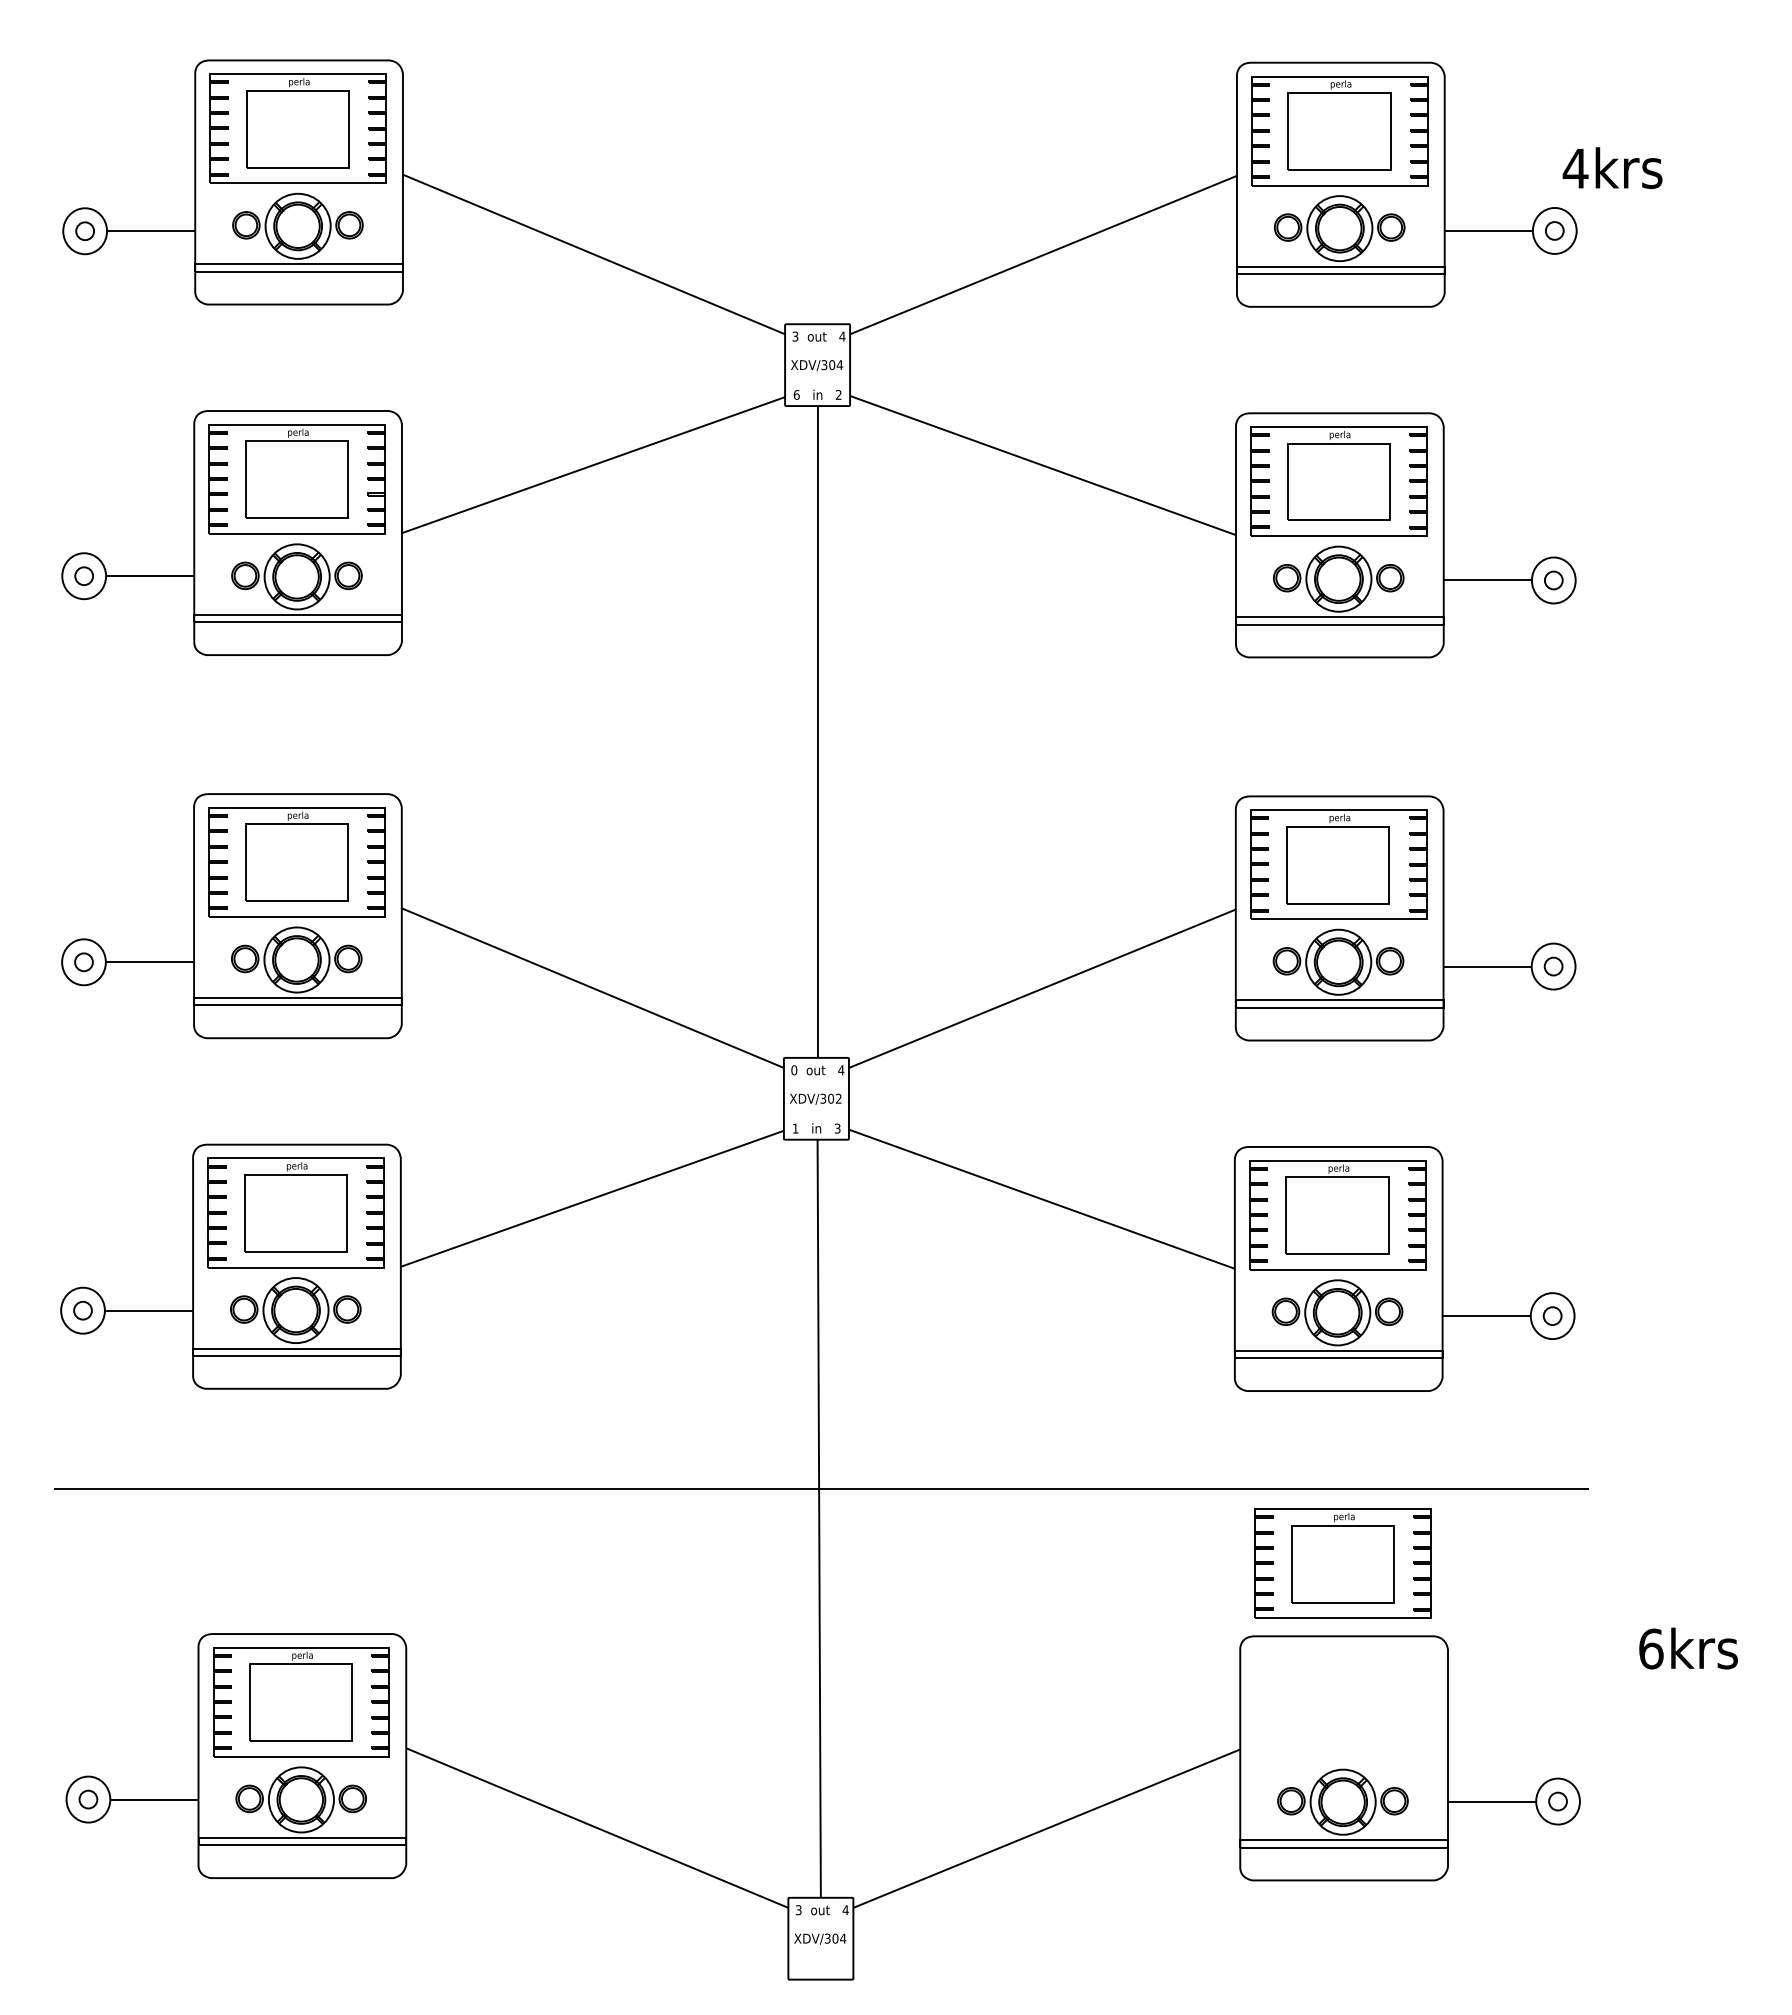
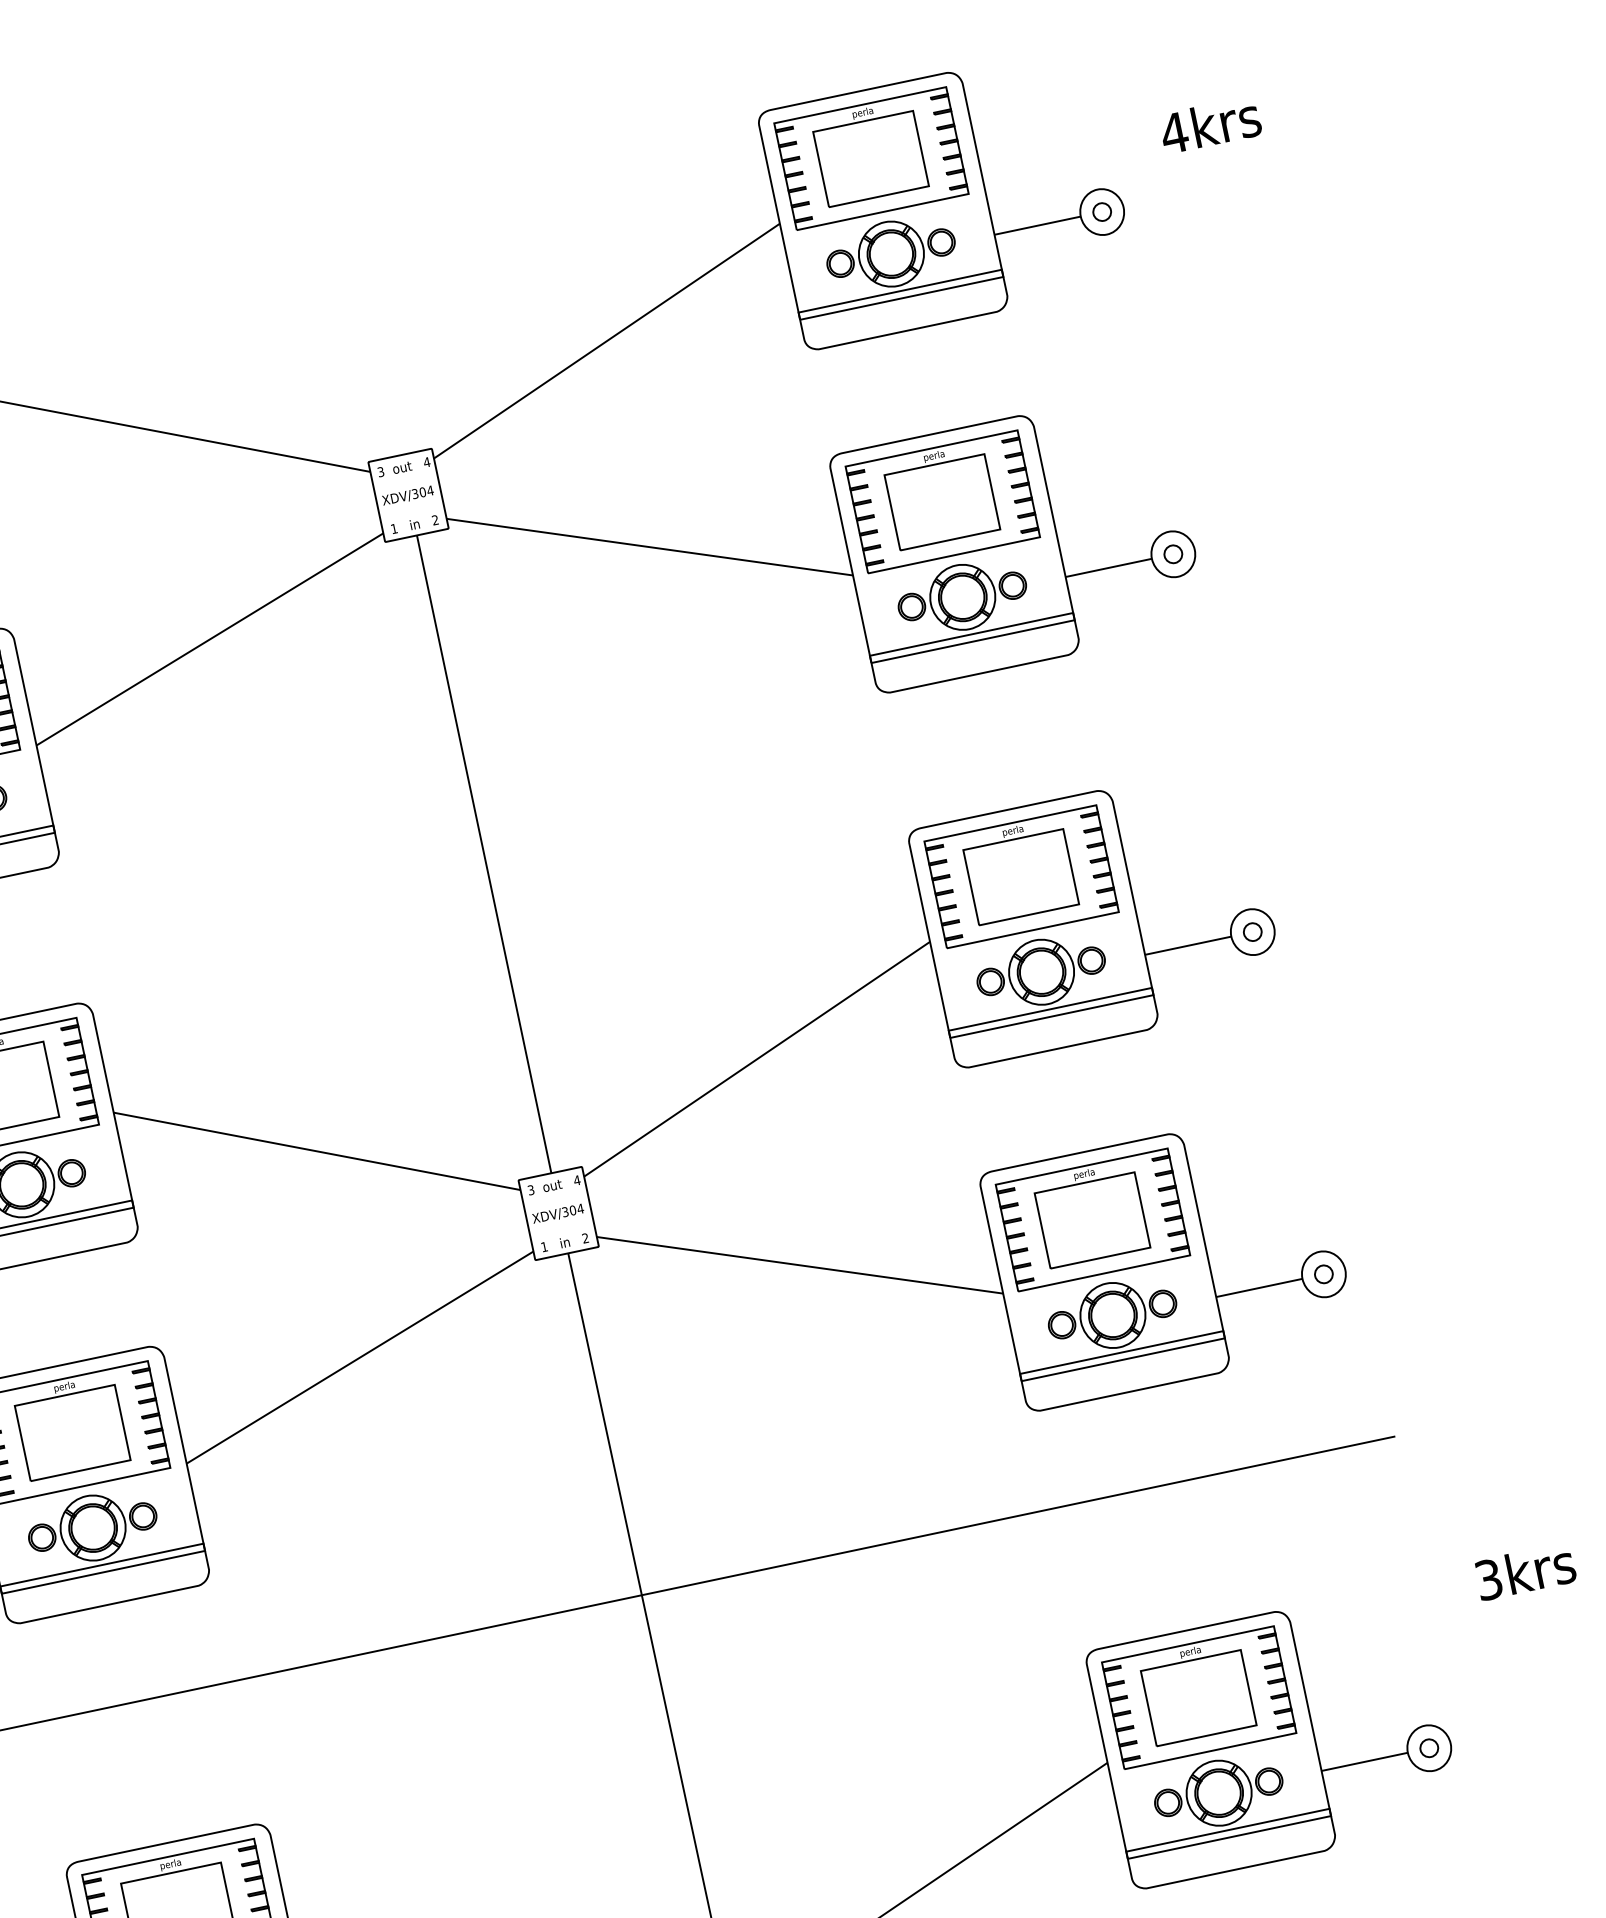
text: (1612, 168) -> (1210, 125), moved
text: (796, 394) -> (393, 528), 6 -> 1
text: (794, 1070) -> (531, 1190), 0 -> 3
text: (838, 1098) -> (580, 1208), XDV/302 -> XDV/304
text: (837, 1128) -> (585, 1238), 3 -> 2
part: (1342, 1563) -> (1198, 1697), moved
text: (1651, 1648) -> (1489, 1579), 6krs -> 3krs

